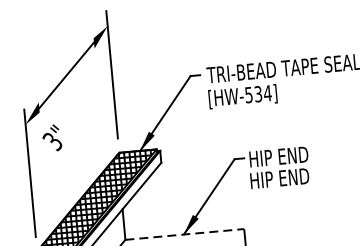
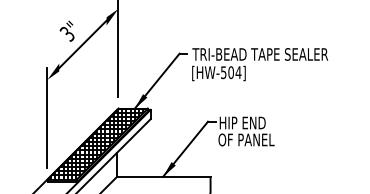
text: (257, 94) -> (230, 72), [HW-534] -> [HW-504]
text: (51, 137) -> (66, 30), moved
text: (285, 177) -> (246, 139), HIP END -> OF PANEL
line: (184, 234) -> (163, 176), dashed -> solid

